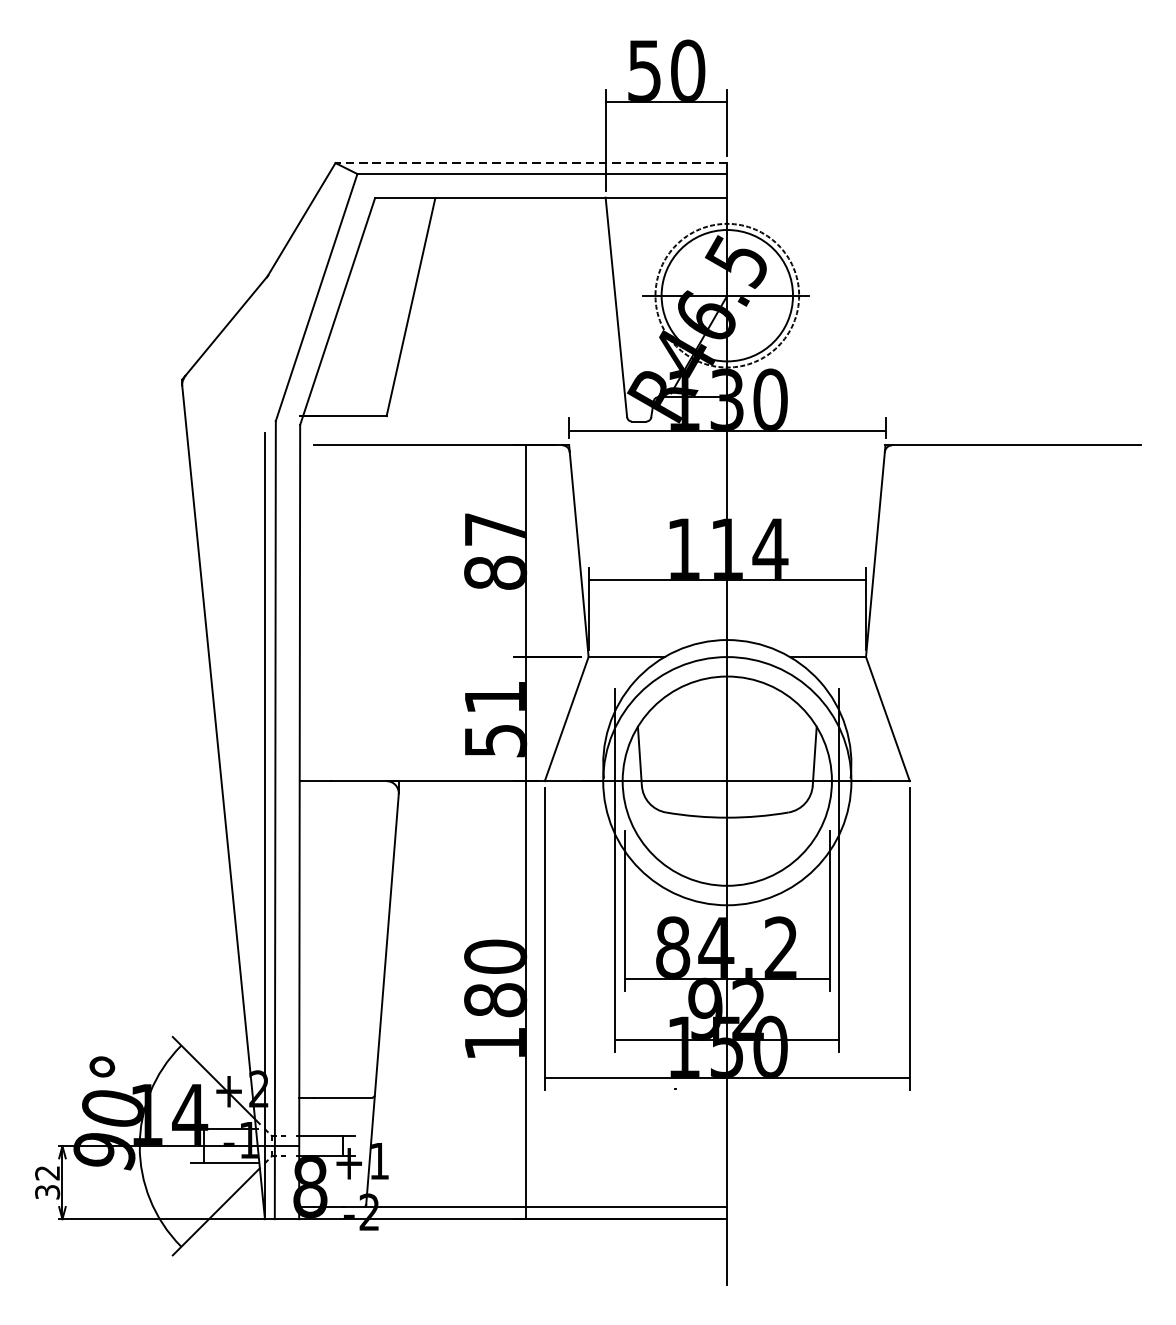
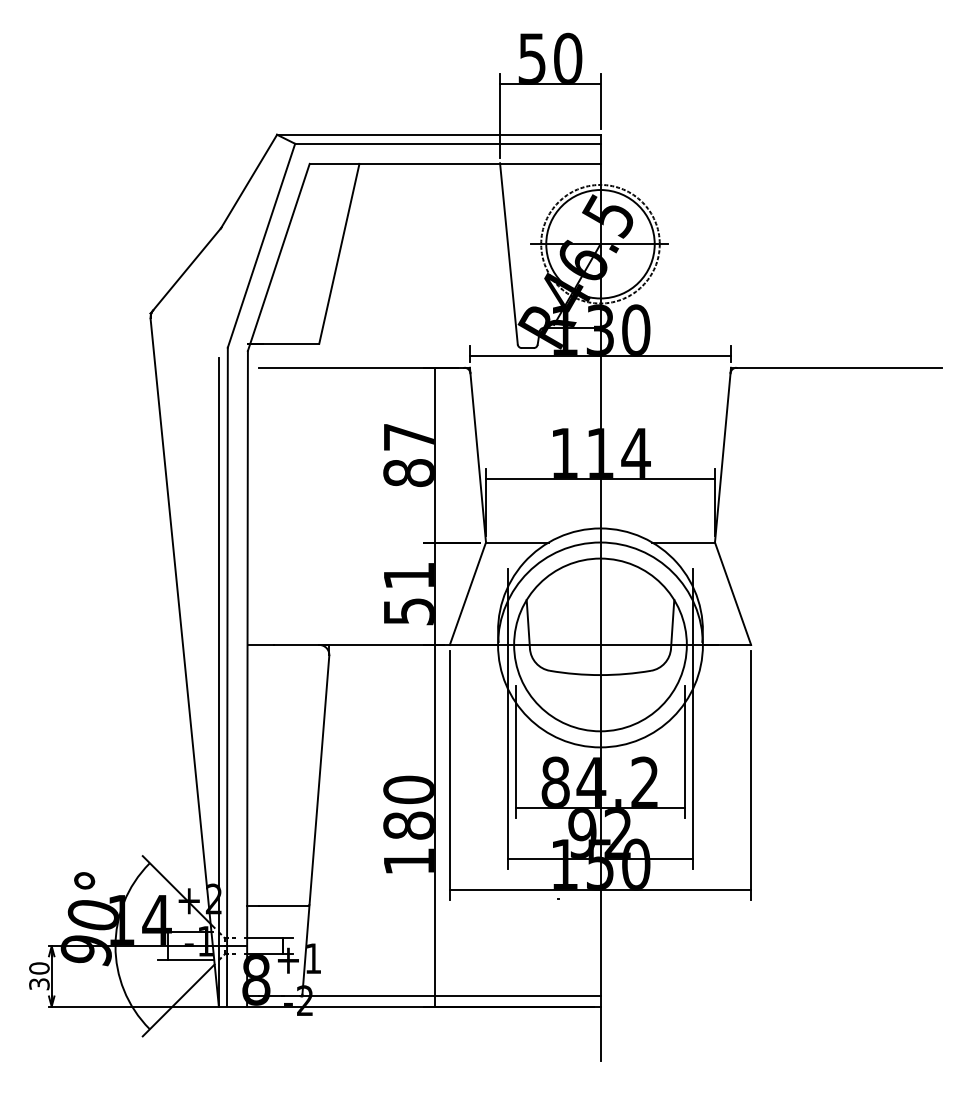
line: (531, 162) -> (438, 134), dashed -> solid
text: (47, 1173) -> (39, 968), 32 -> 30

